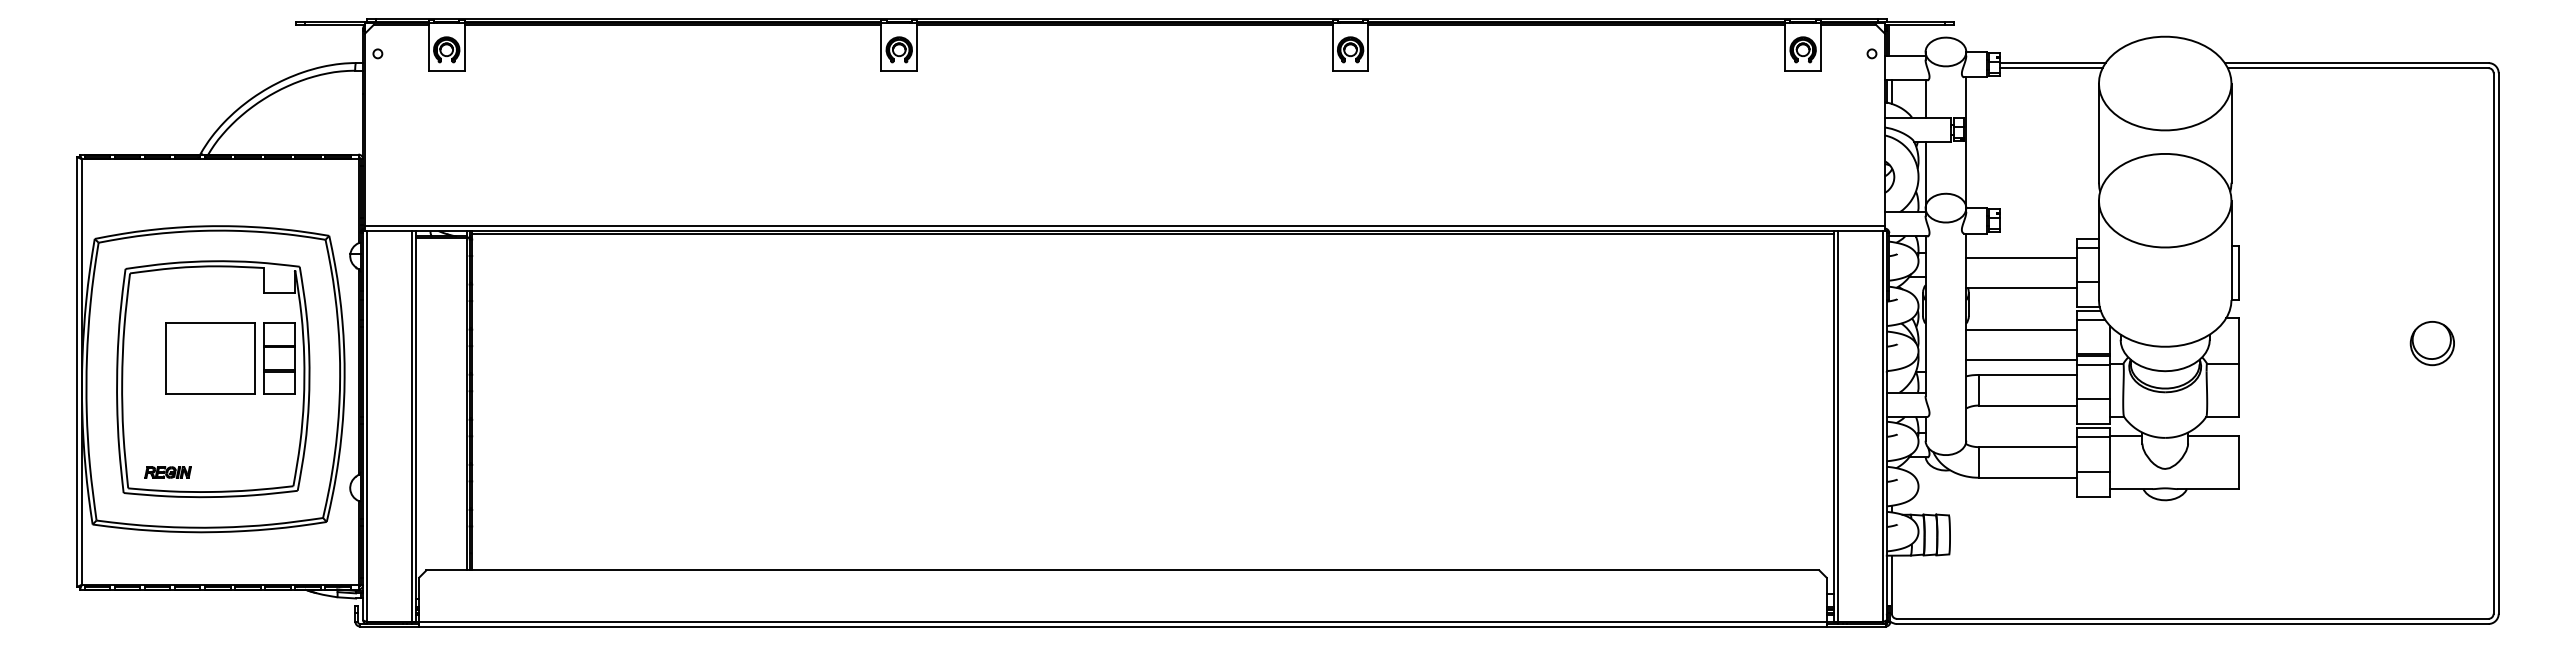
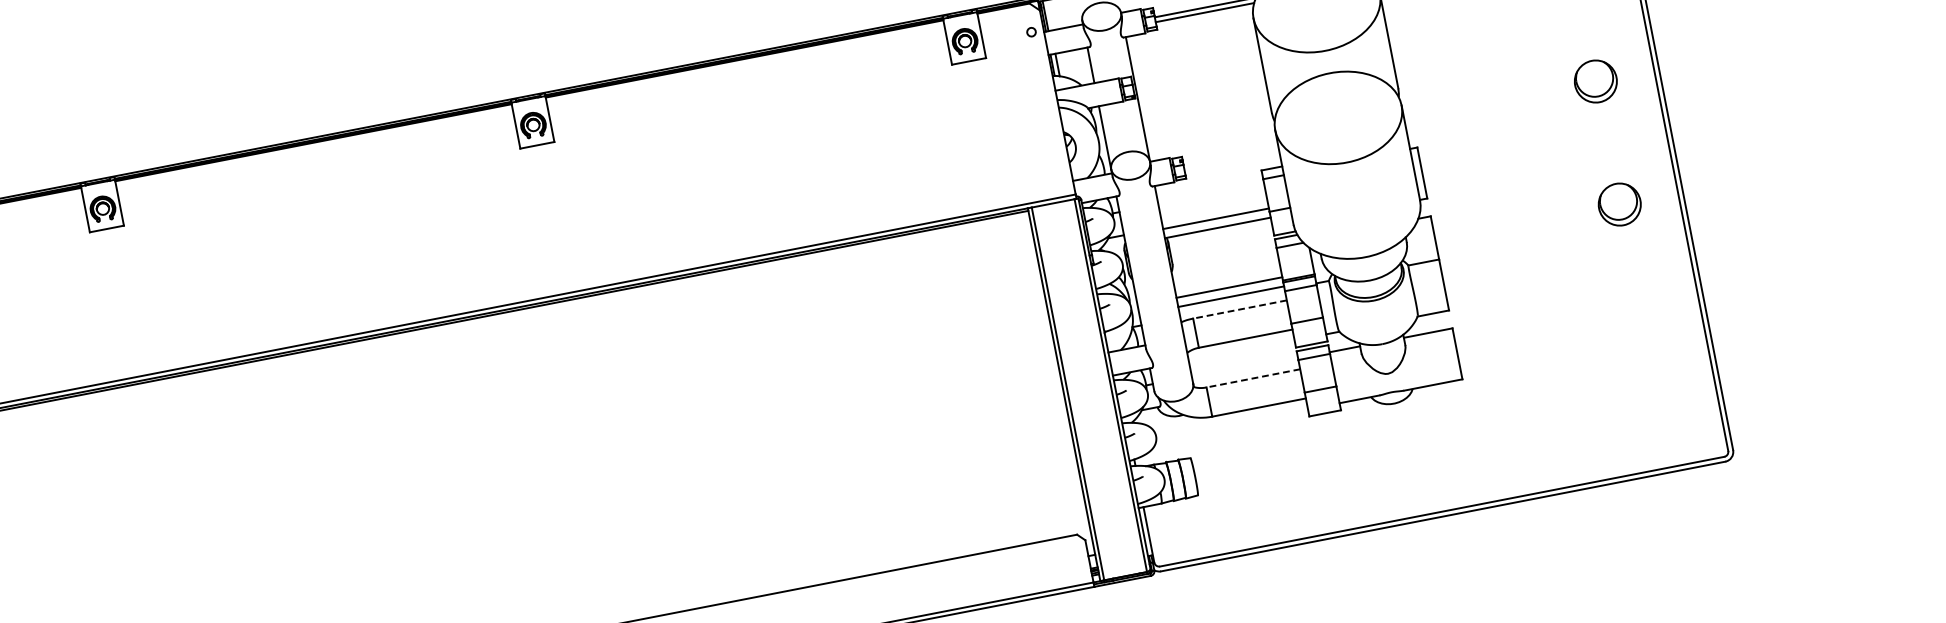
part: (2431, 214) -> (1594, 81), added
line: (2021, 257) -> (1215, 218), moved
line: (2021, 329) -> (1229, 287), moved
line: (2027, 374) -> (1239, 309), solid -> dashed
line: (2027, 447) -> (1252, 378), solid -> dashed

